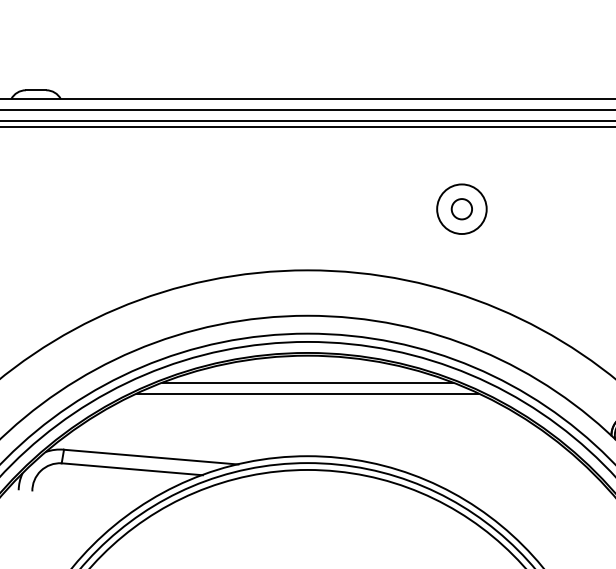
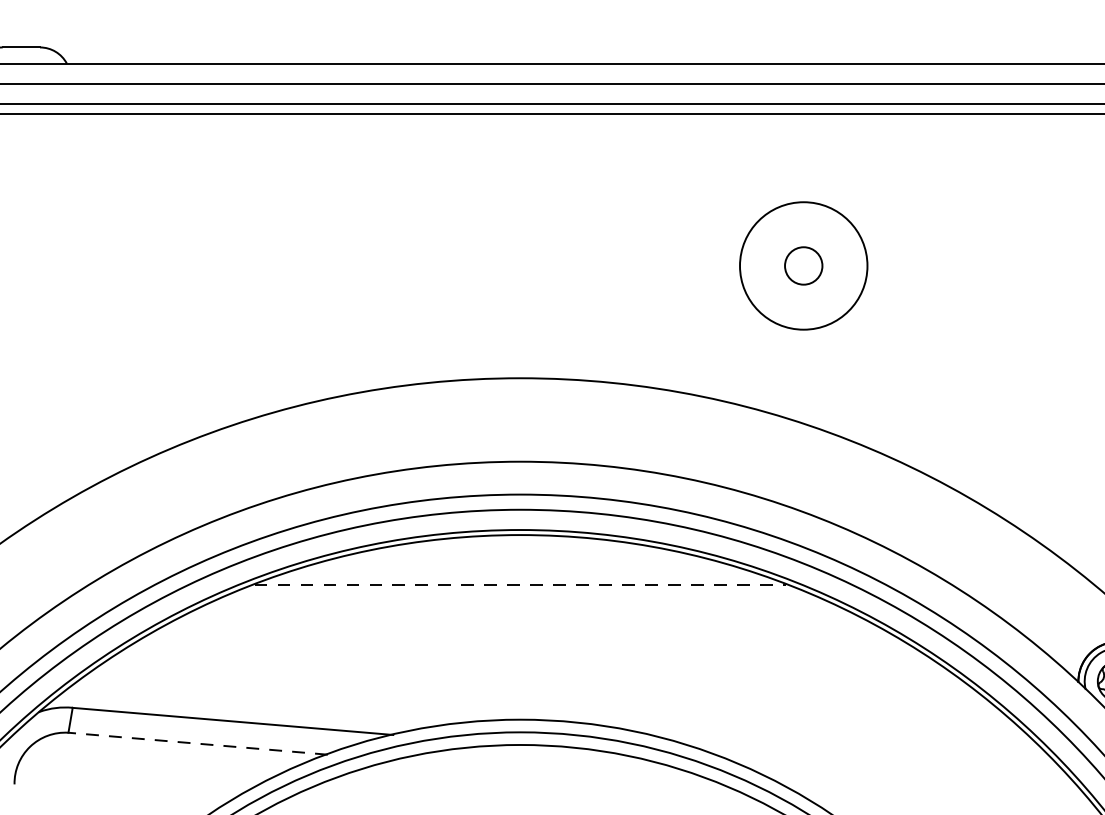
circle: (461, 209) -> (802, 266), size x1.4
line: (307, 382) -> (520, 584), solid -> dashed
line: (307, 393) -> (520, 604), removed
line: (132, 469) -> (198, 744), solid -> dashed

